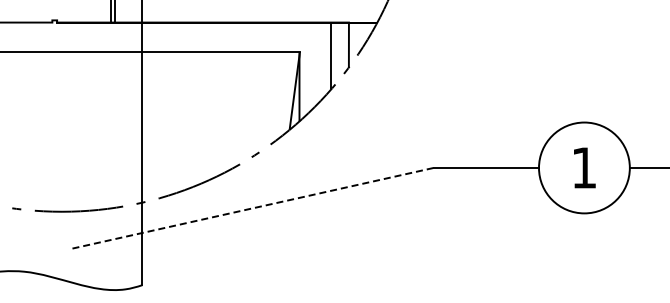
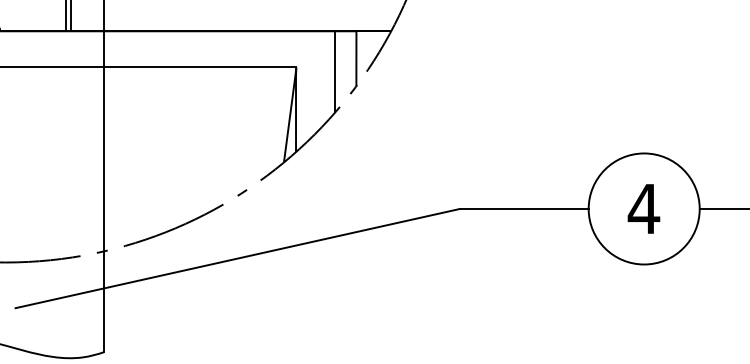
text: (584, 167) -> (644, 208), 1 -> 4
line: (251, 208) -> (237, 258), dashed -> solid

